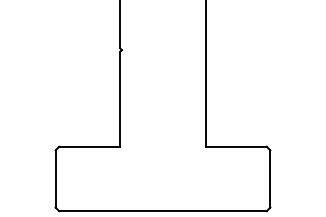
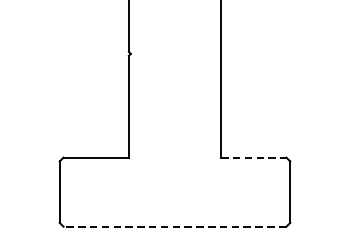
line: (236, 146) -> (253, 157), solid -> dashed
line: (163, 211) -> (175, 227), solid -> dashed

